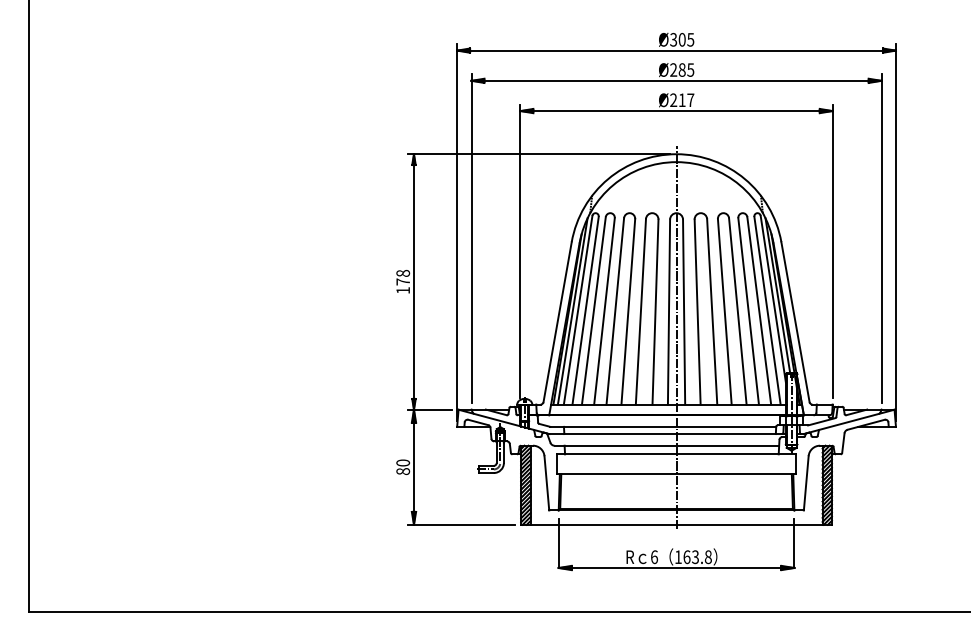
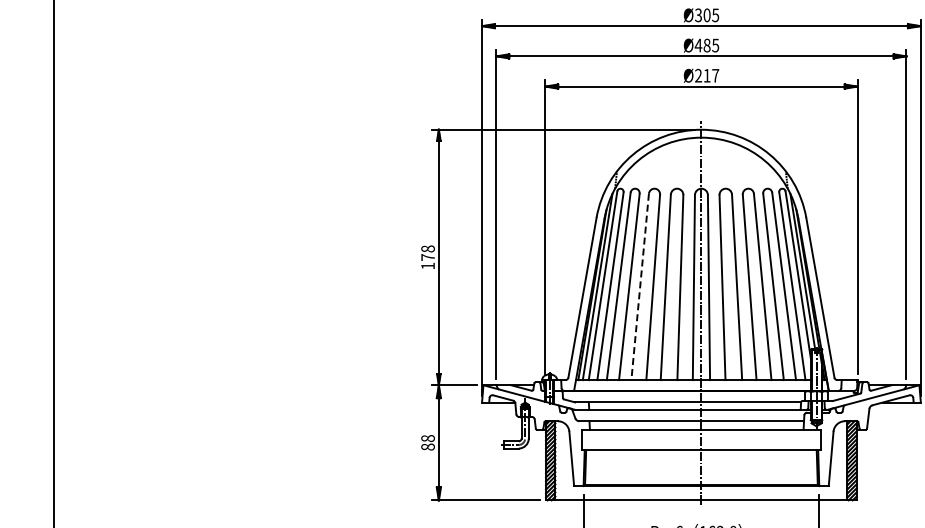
text: (673, 69) -> (698, 45), Ø285 -> Ø485
line: (615, 311) -> (640, 287), solid -> dashed
text: (402, 462) -> (427, 438), 80 -> 88

